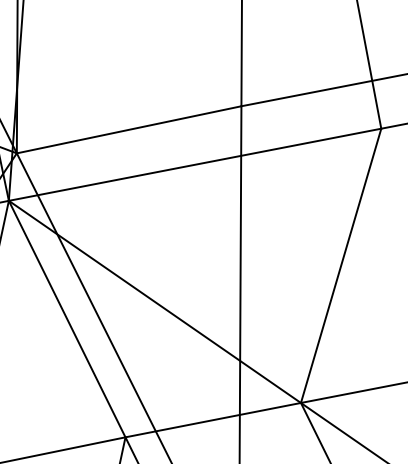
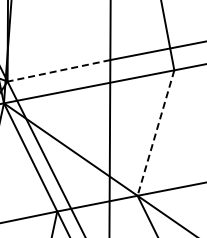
line: (128, 129) -> (58, 70), solid -> dashed
line: (340, 266) -> (155, 133), solid -> dashed

